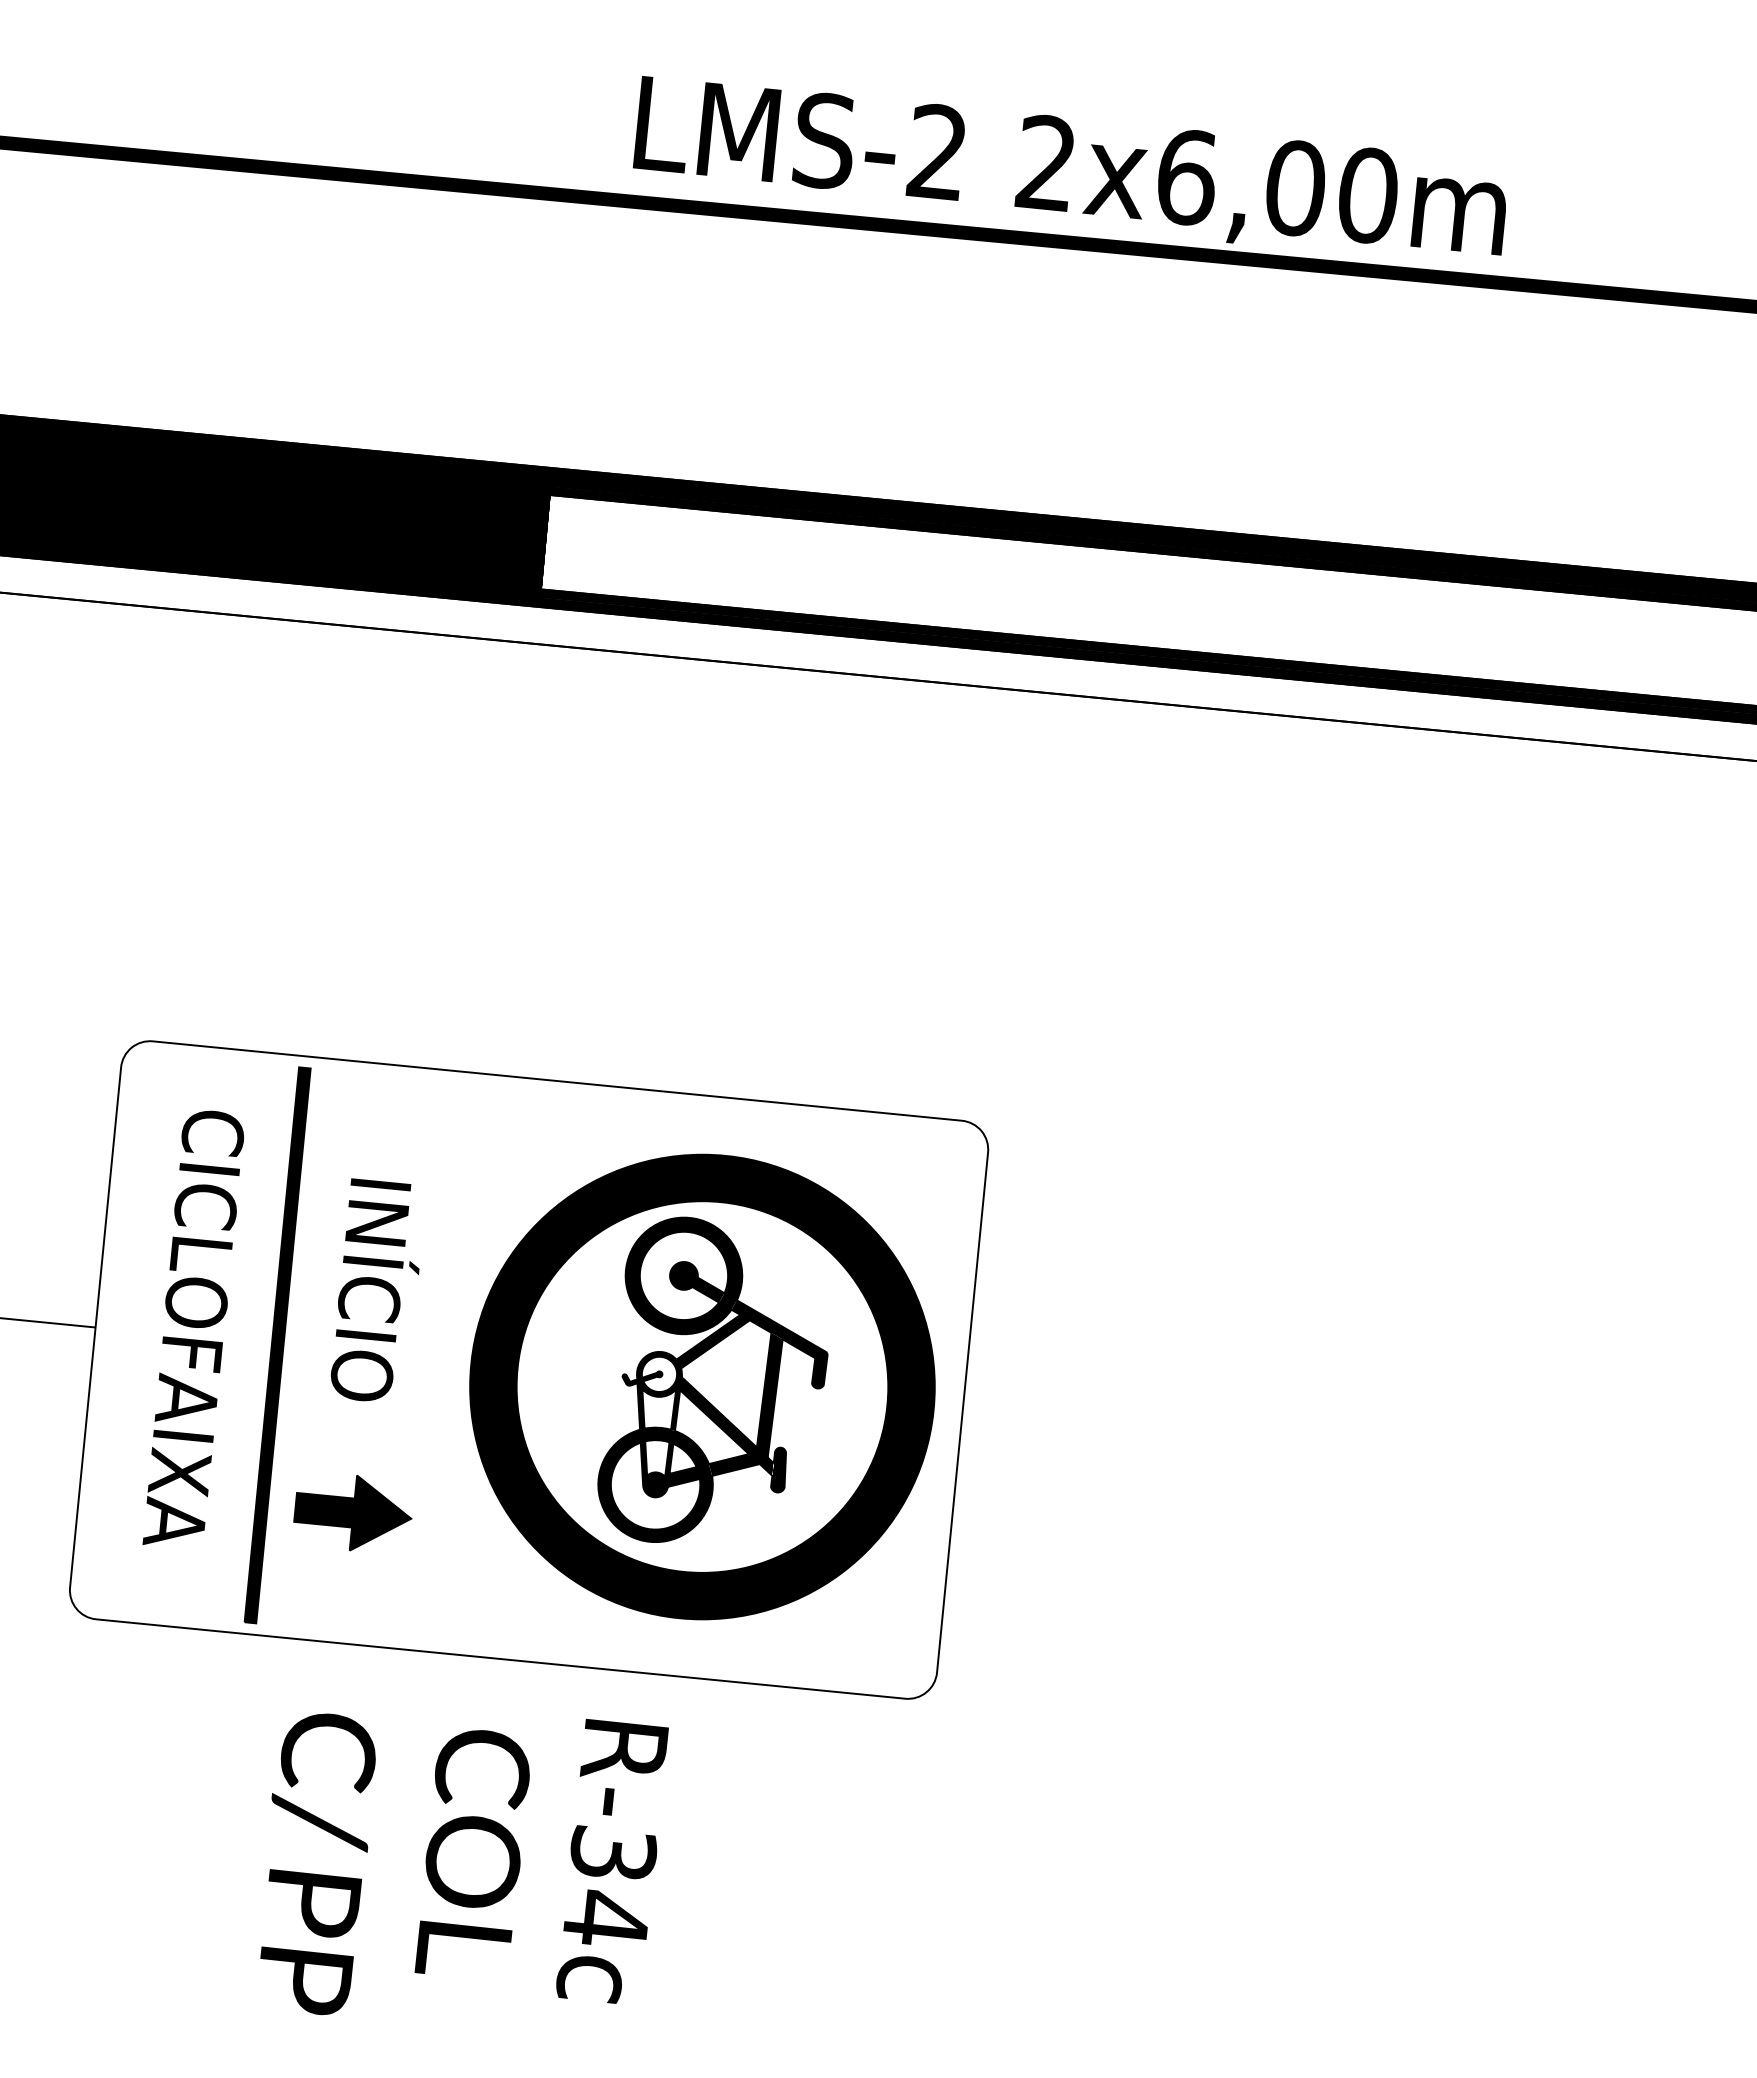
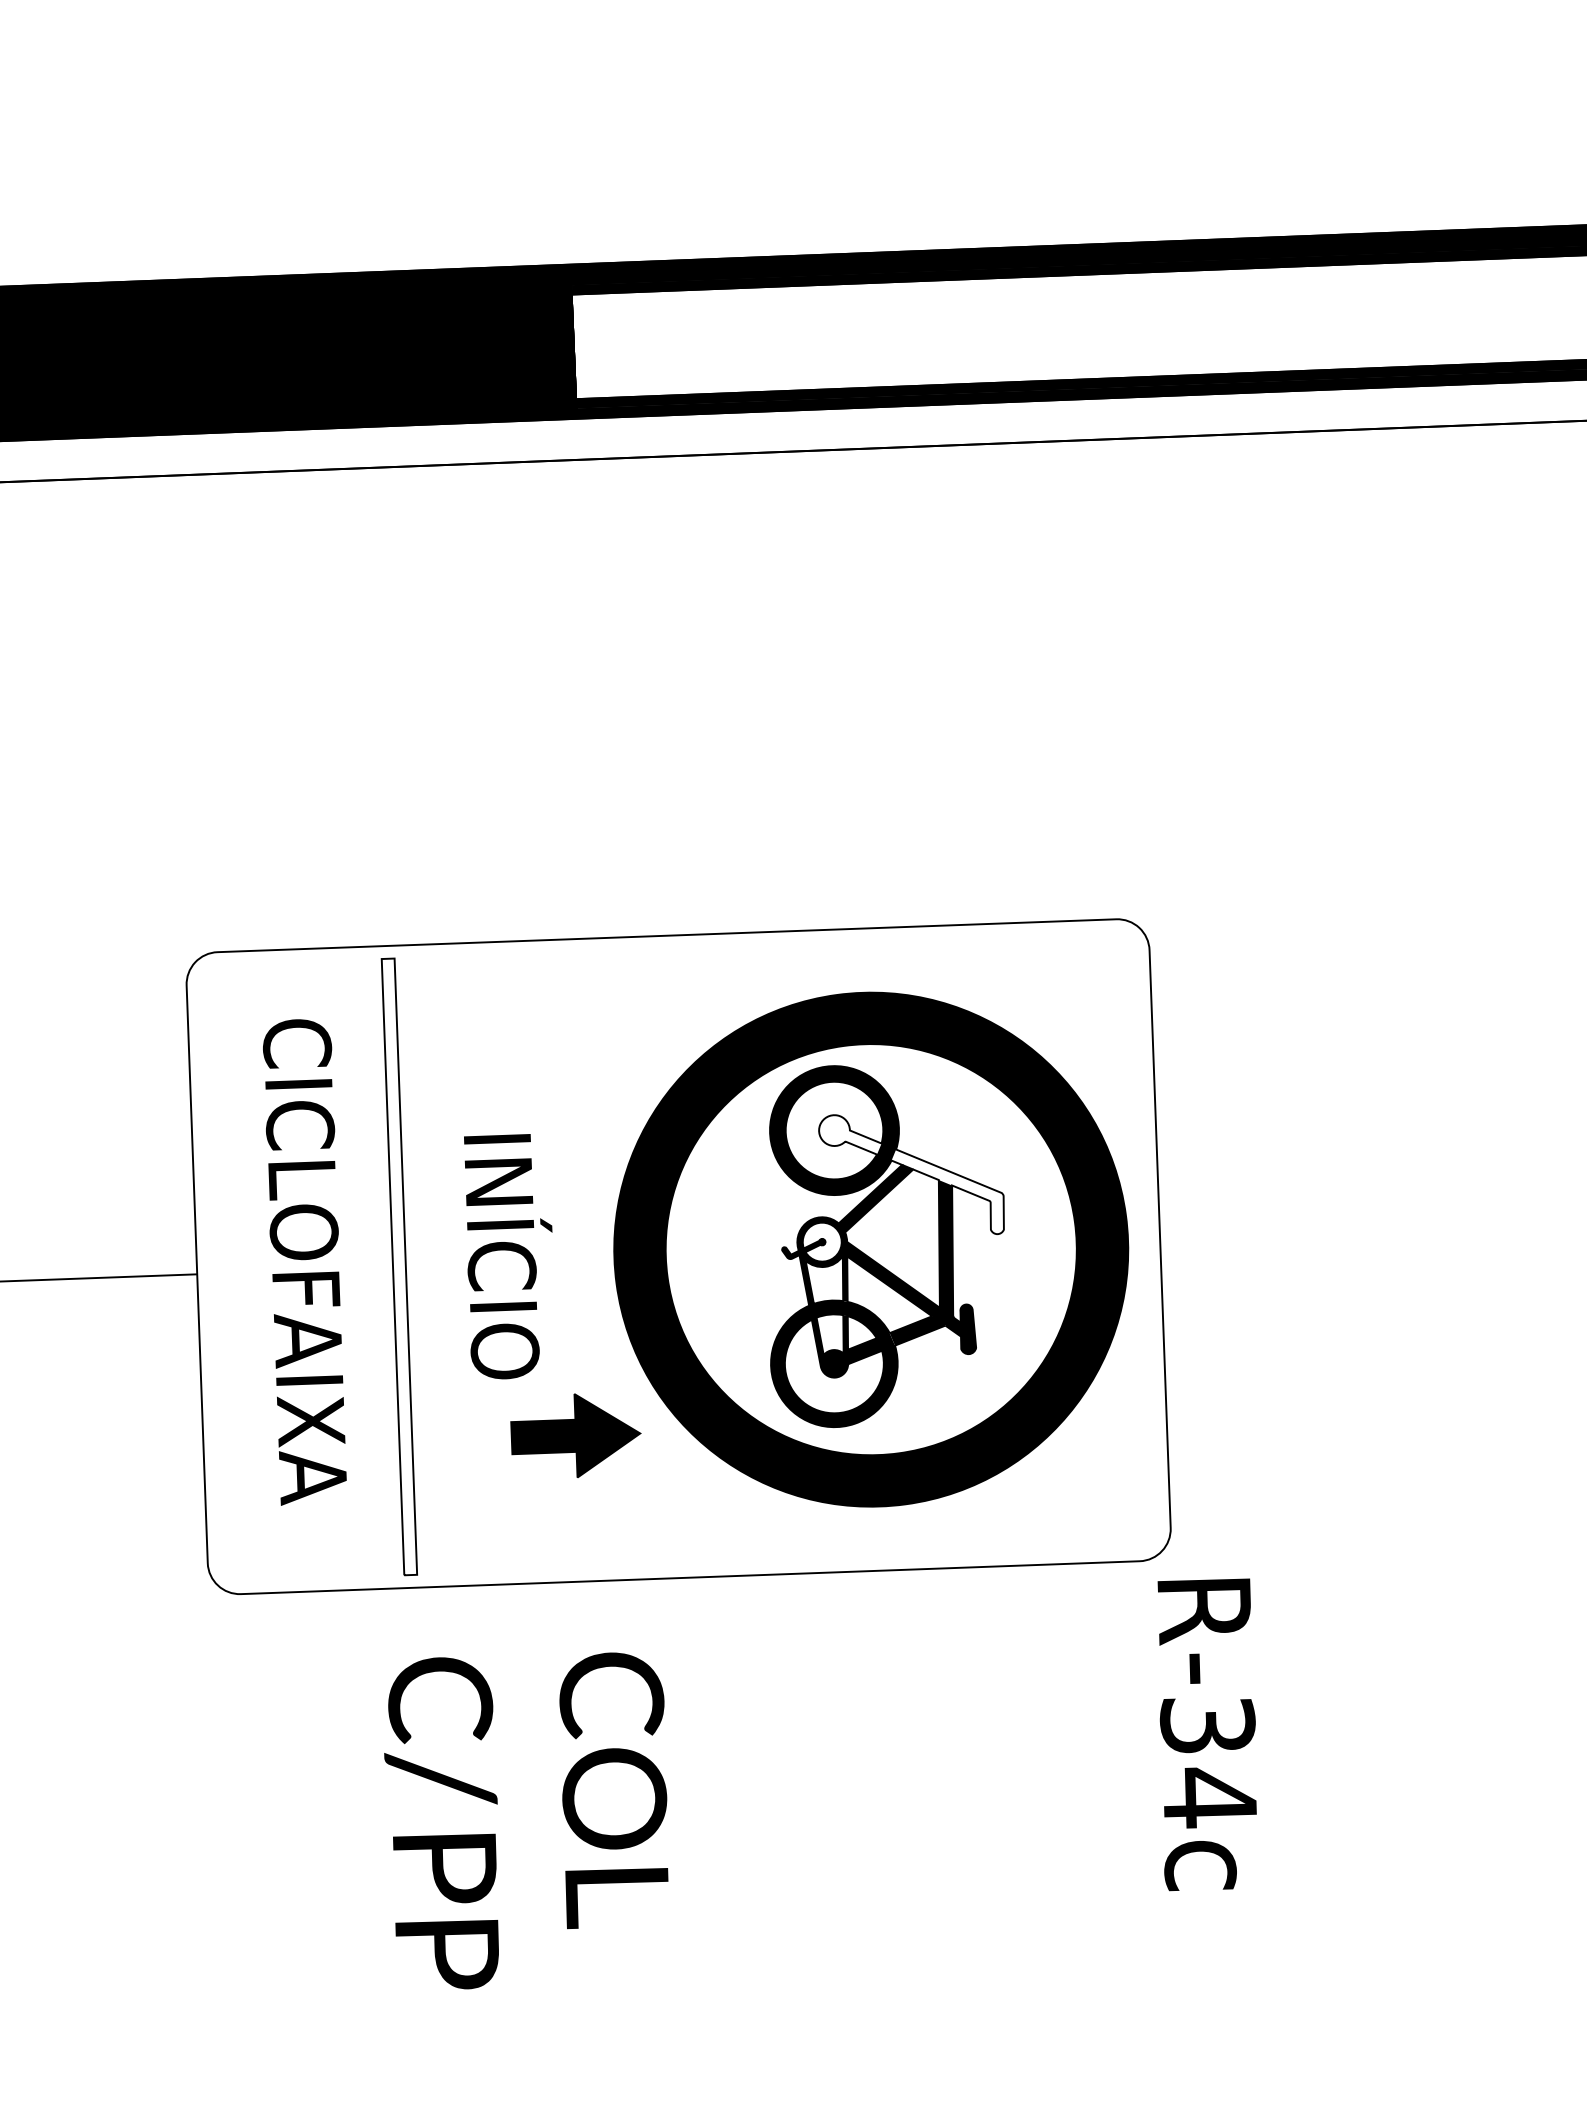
fill: (697, 1282) -> (850, 1135), removed
text: (374, 1289) -> (505, 1254), moved
fill: (779, 1344) -> (949, 1191), removed
fill: (277, 1345) -> (399, 1267), removed
part: (352, 1513) -> (575, 1436), moved
text: (612, 1860) -> (1207, 1732), moved
text: (394, 1864) -> (528, 1813), moved

